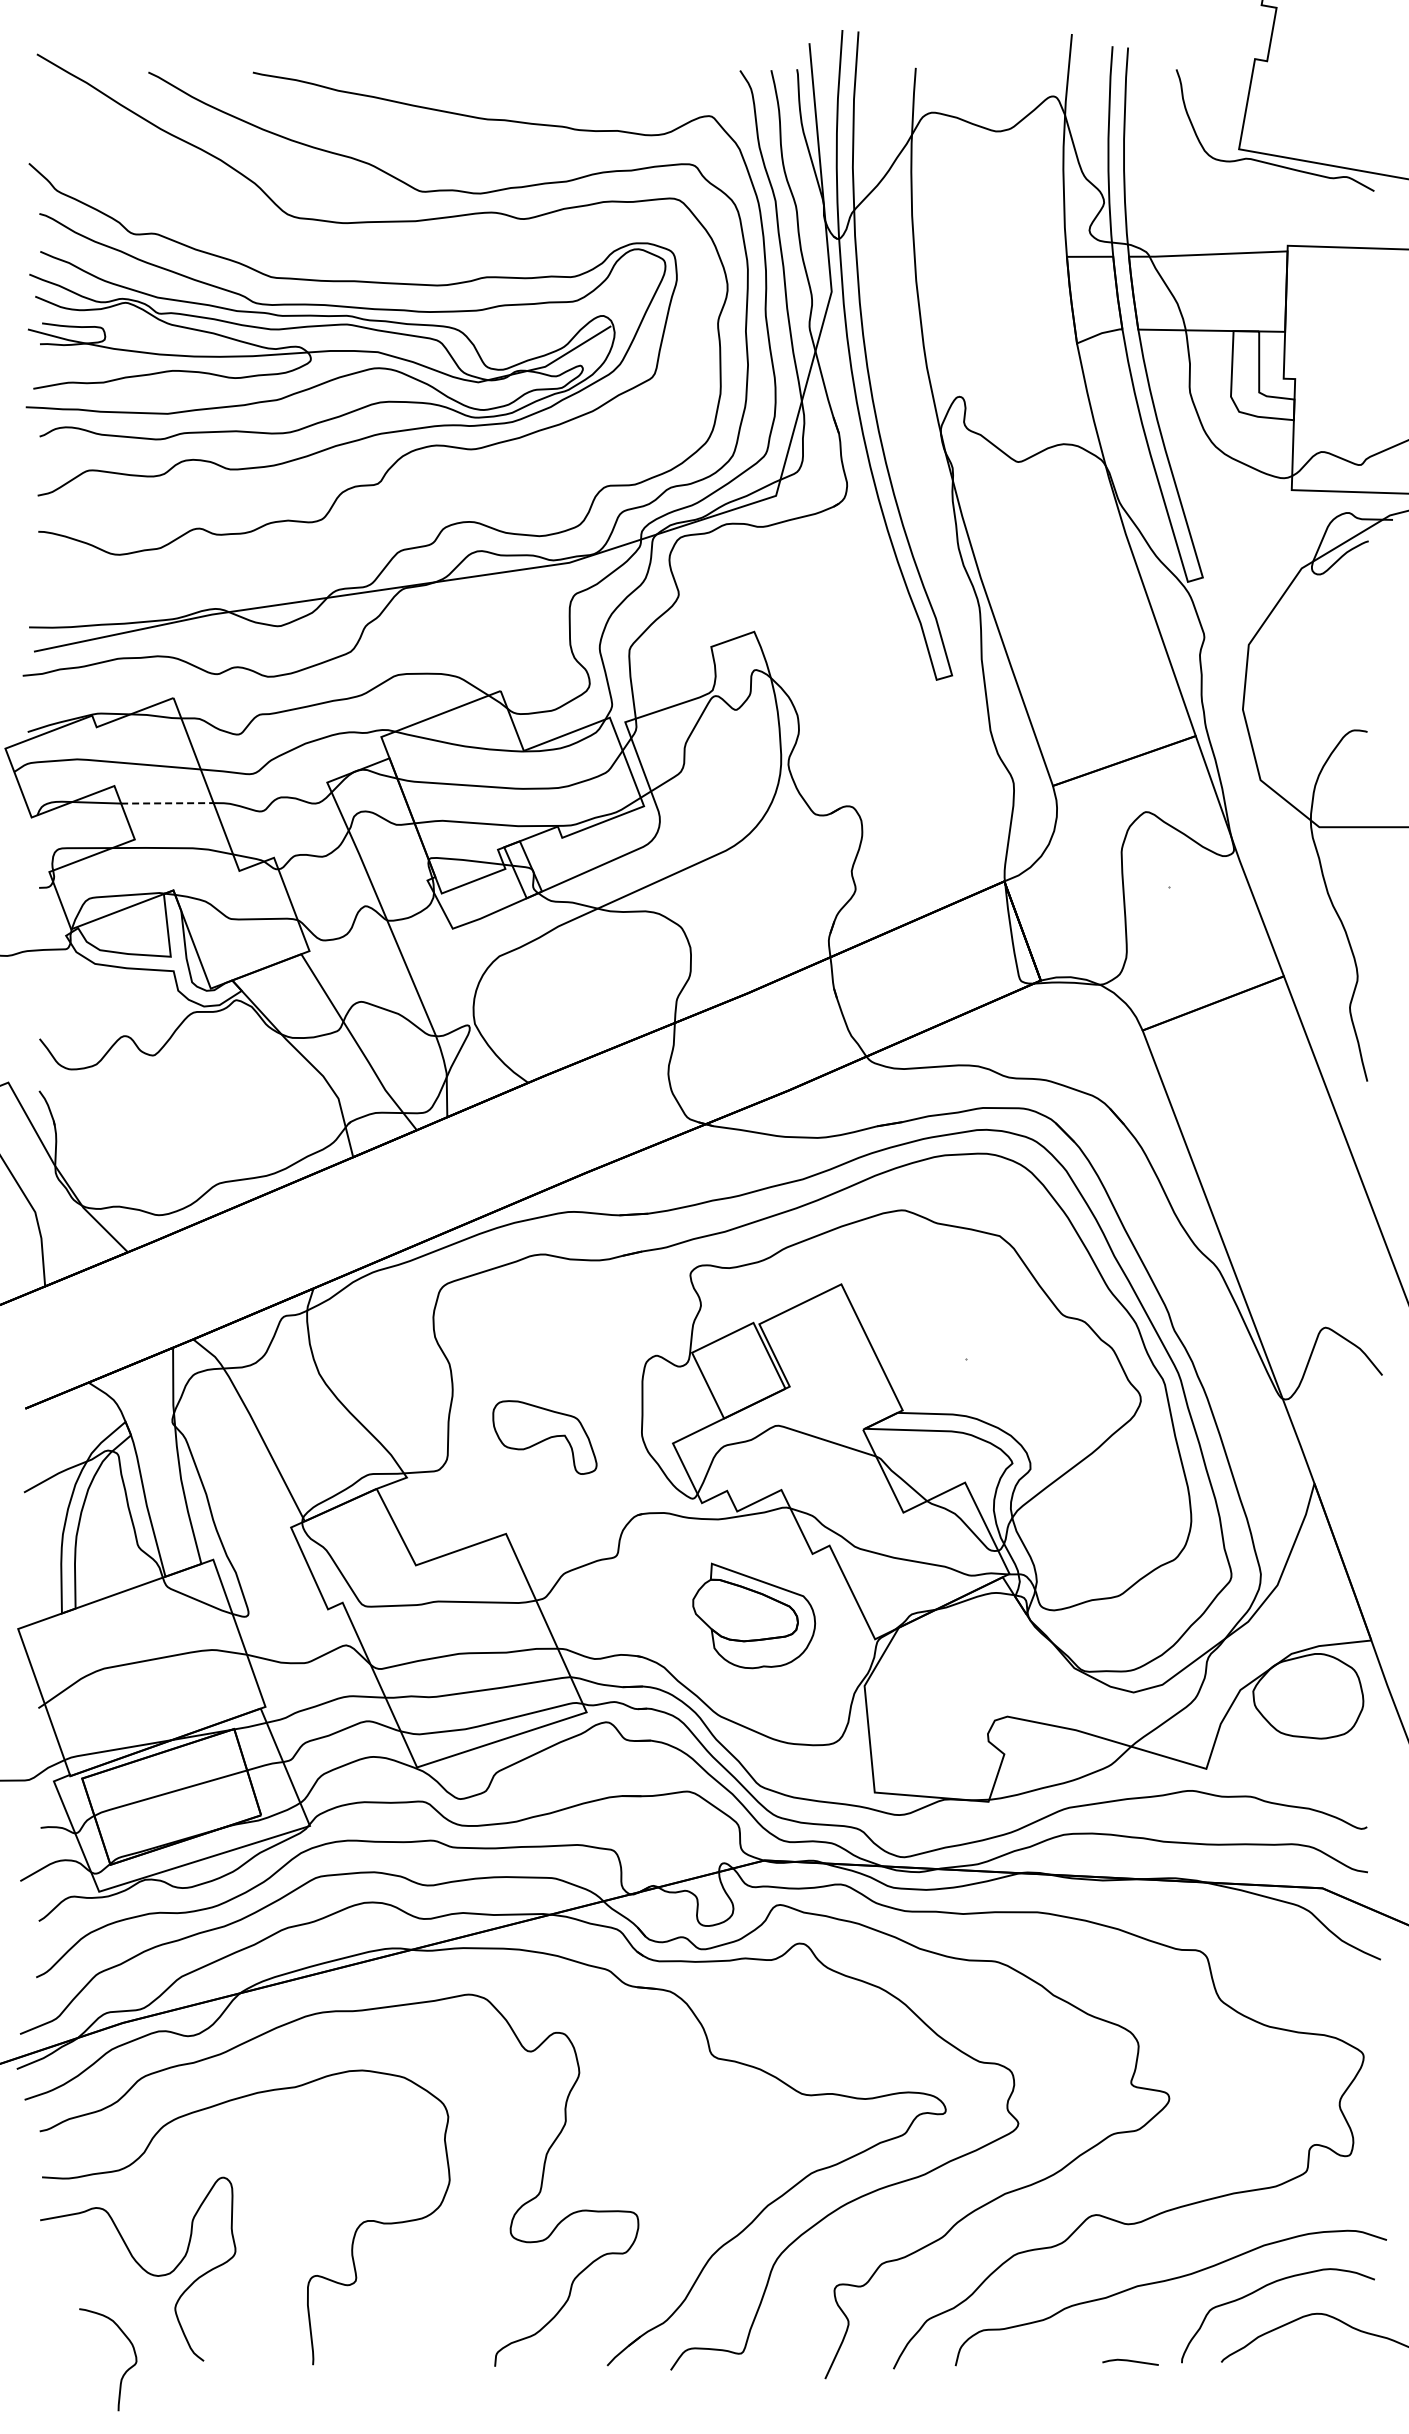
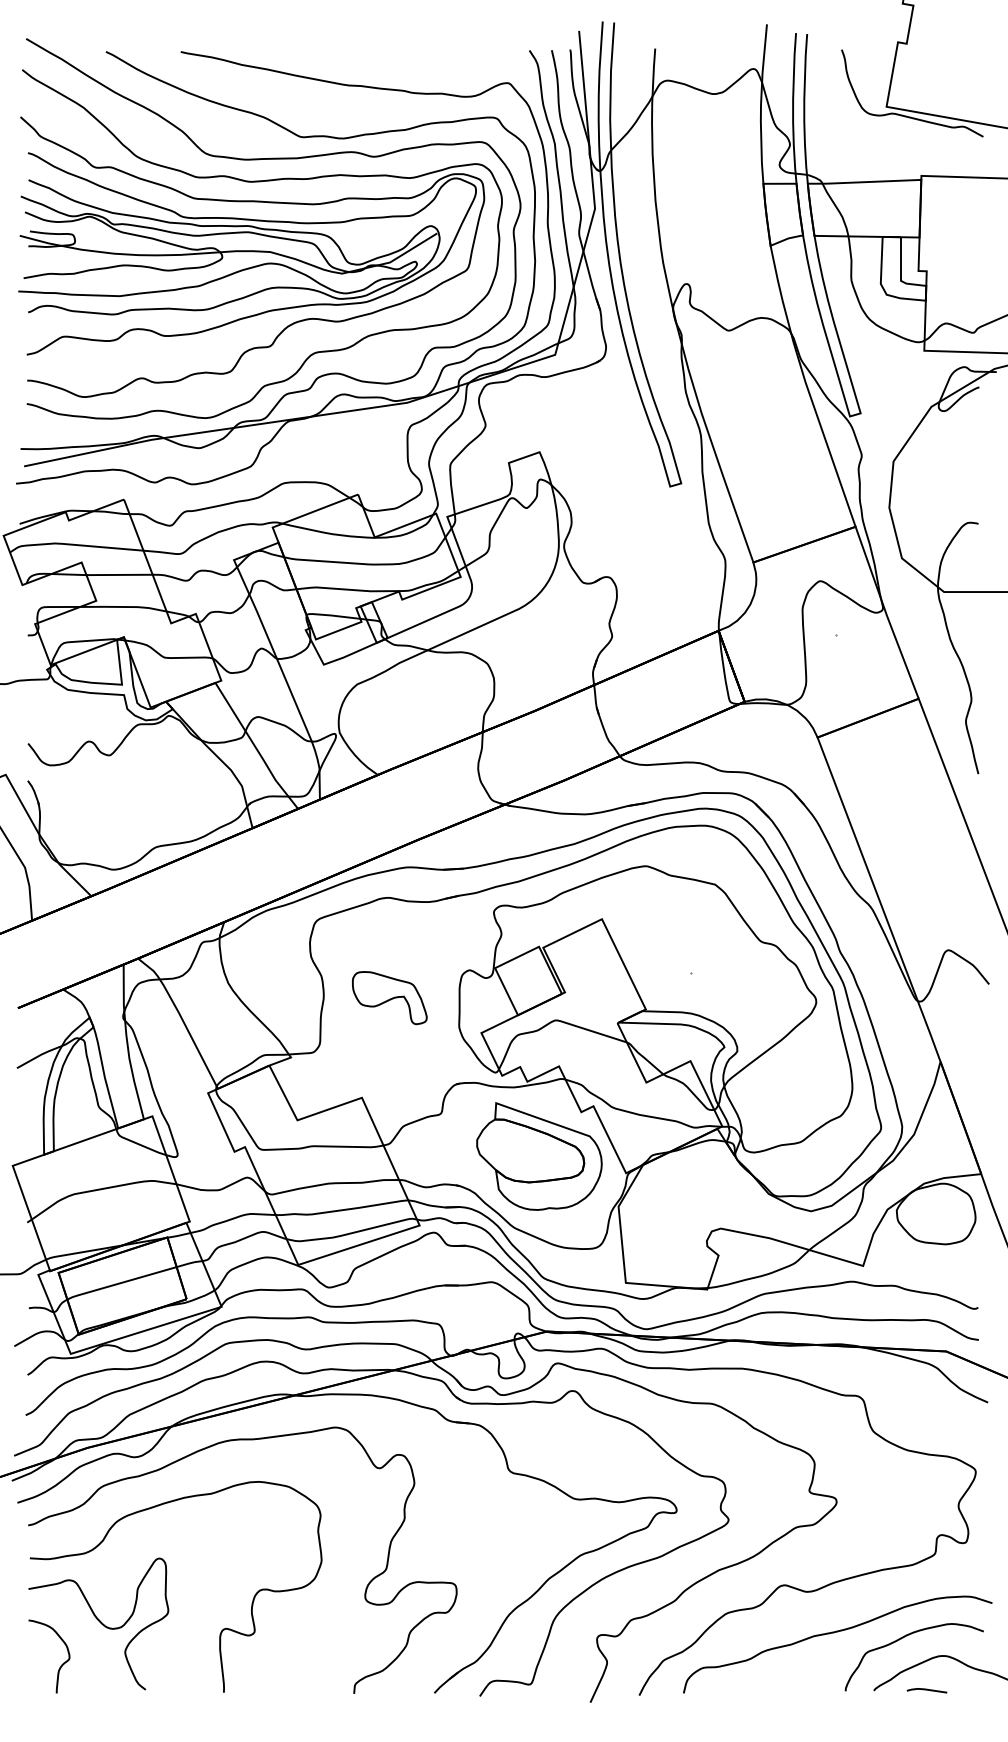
curve: (365, 254) -> (261, 182), added
line: (167, 803) -> (119, 575), dashed -> solid
part: (544, 1437) -> (389, 998), moved
part: (754, 1615) -> (539, 1156), size x1.43
line: (1130, 2361) -> (926, 1690), moved
curve: (123, 2373) -> (60, 1666), moved

